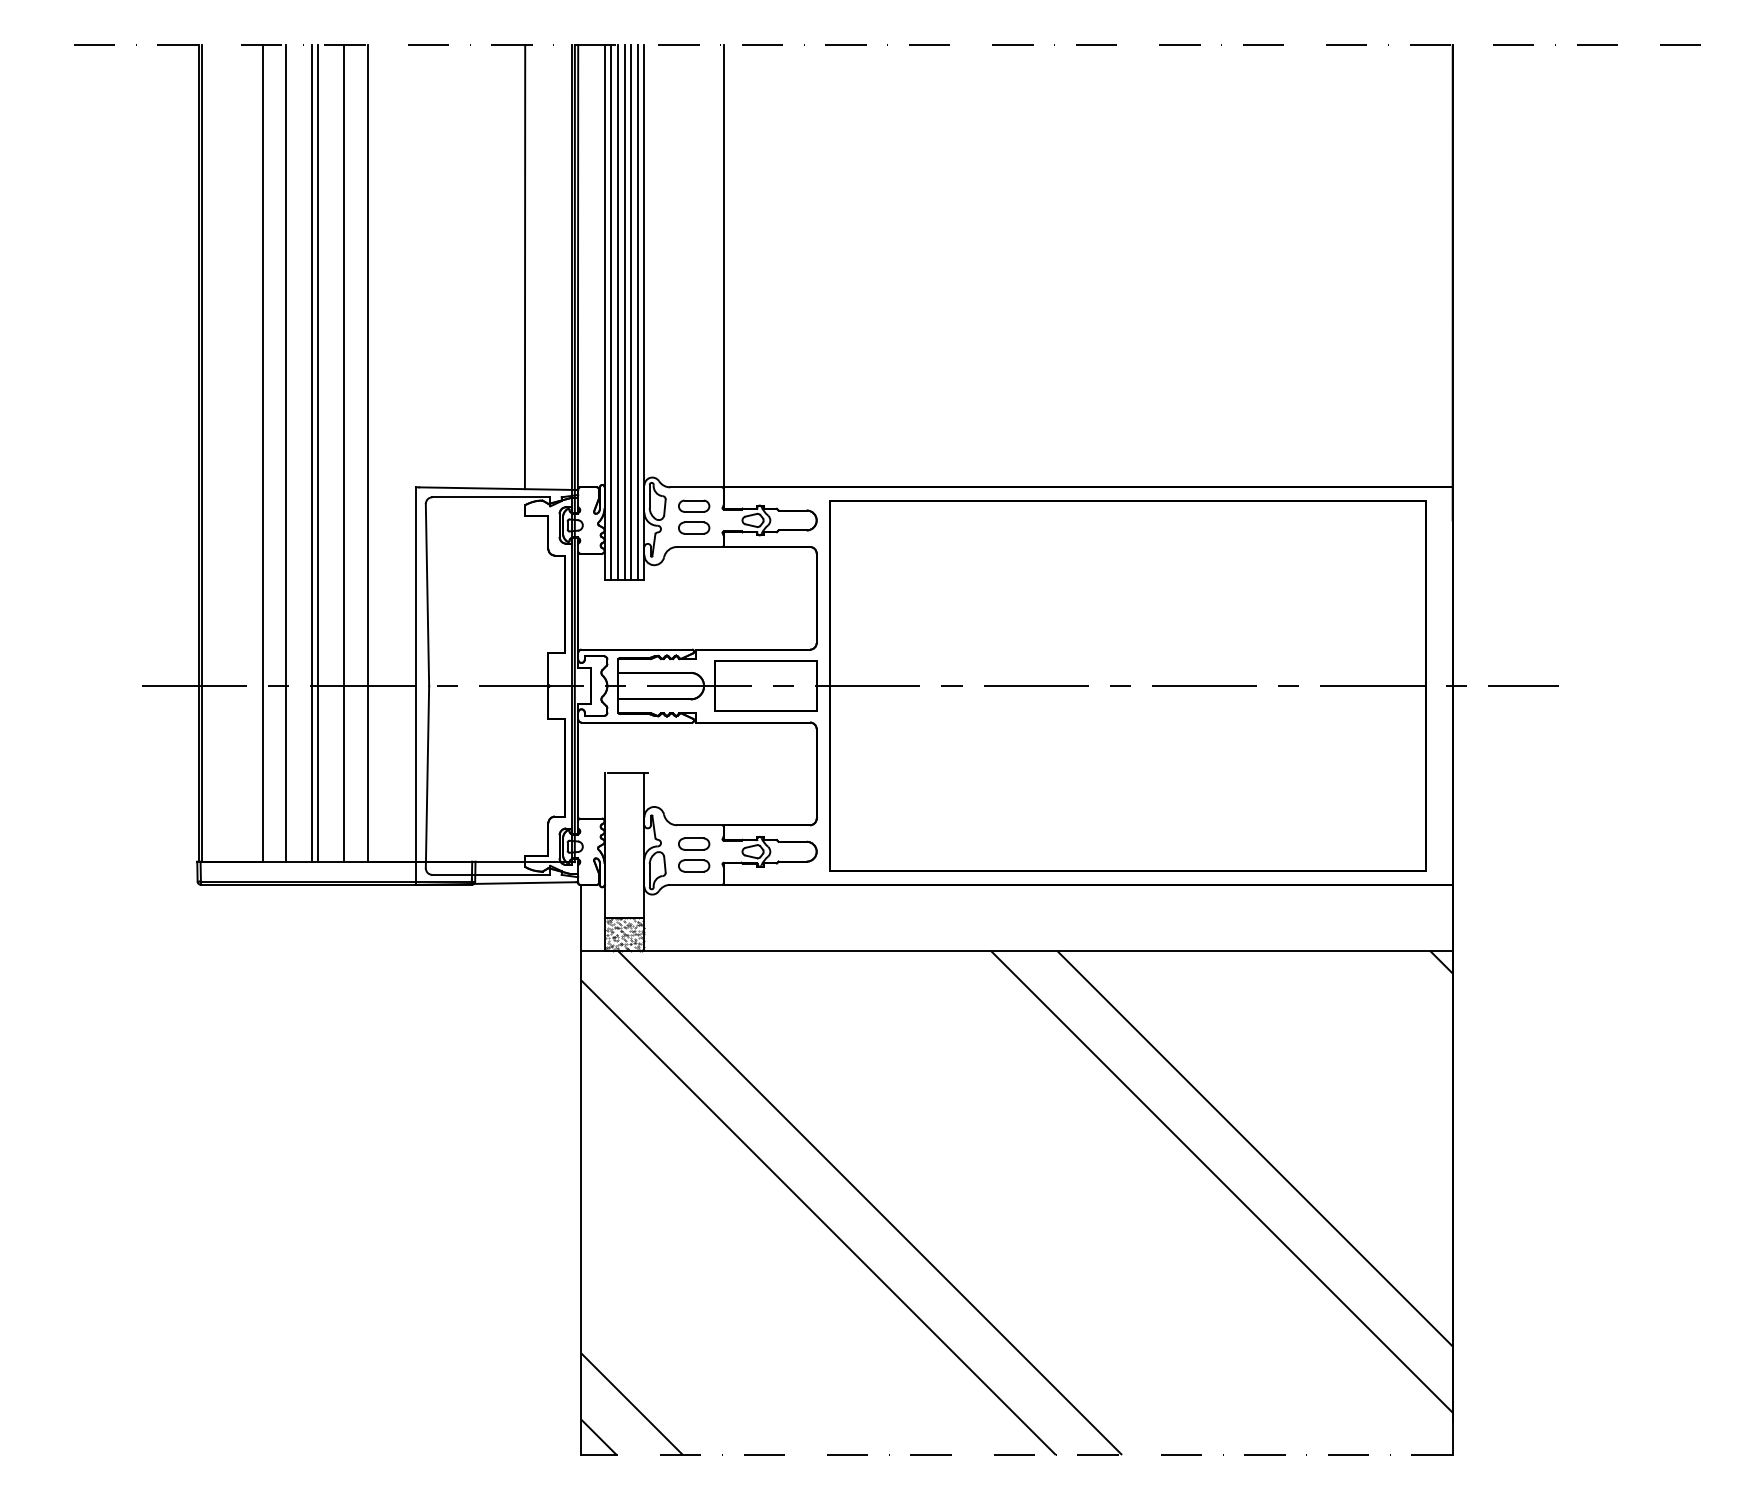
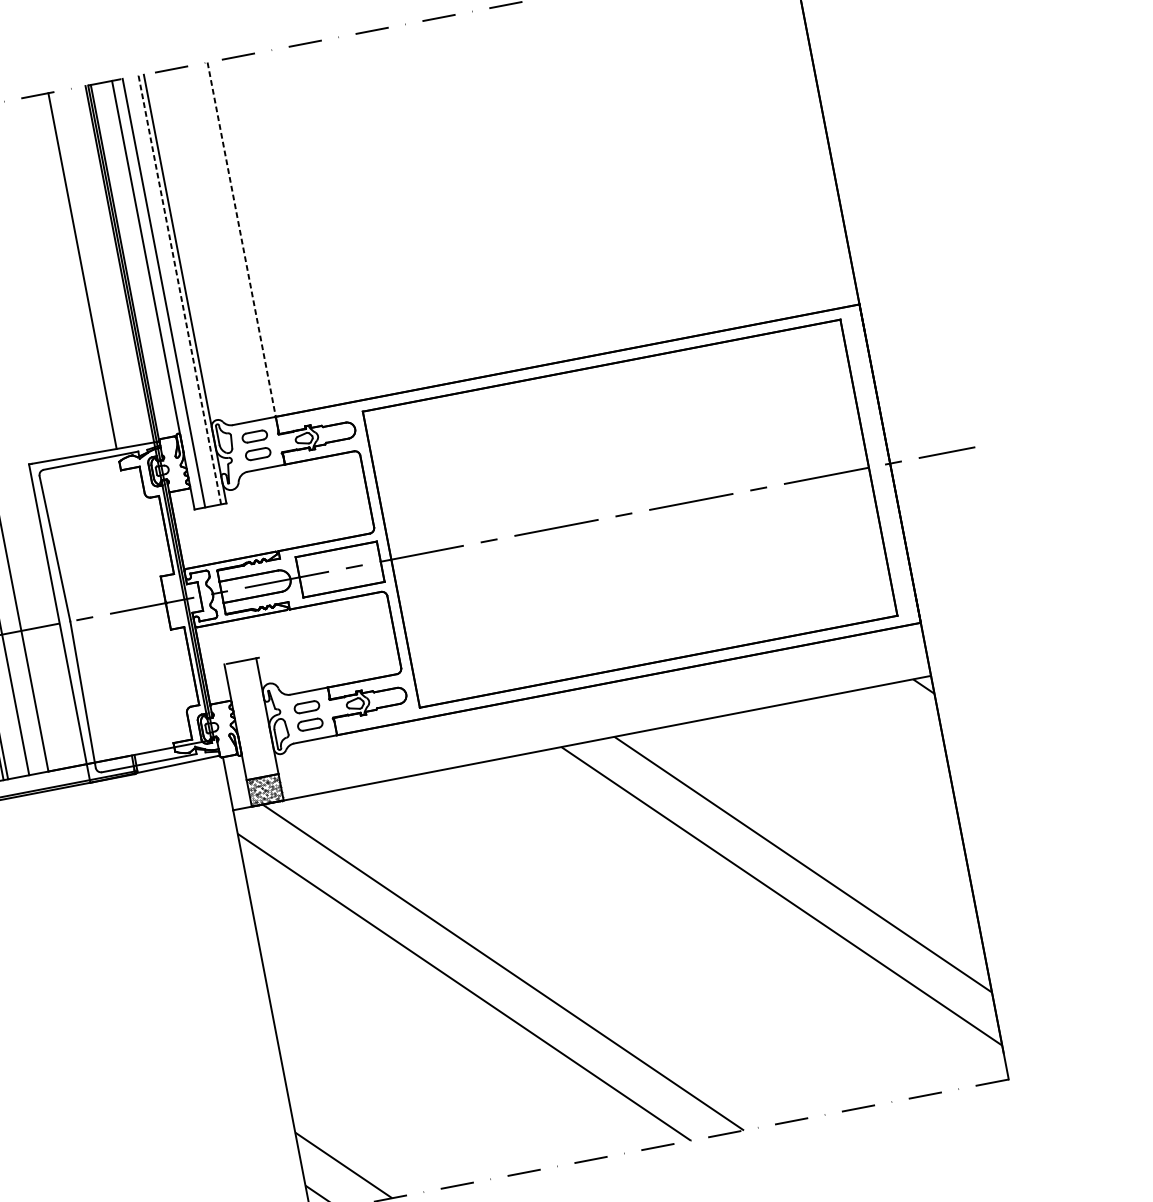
line: (723, 266) -> (241, 240), solid -> dashed
line: (611, 312) -> (158, 294), removed
line: (624, 312) -> (169, 292), removed
line: (631, 312) -> (174, 291), removed
line: (637, 312) -> (179, 290), solid -> dashed

